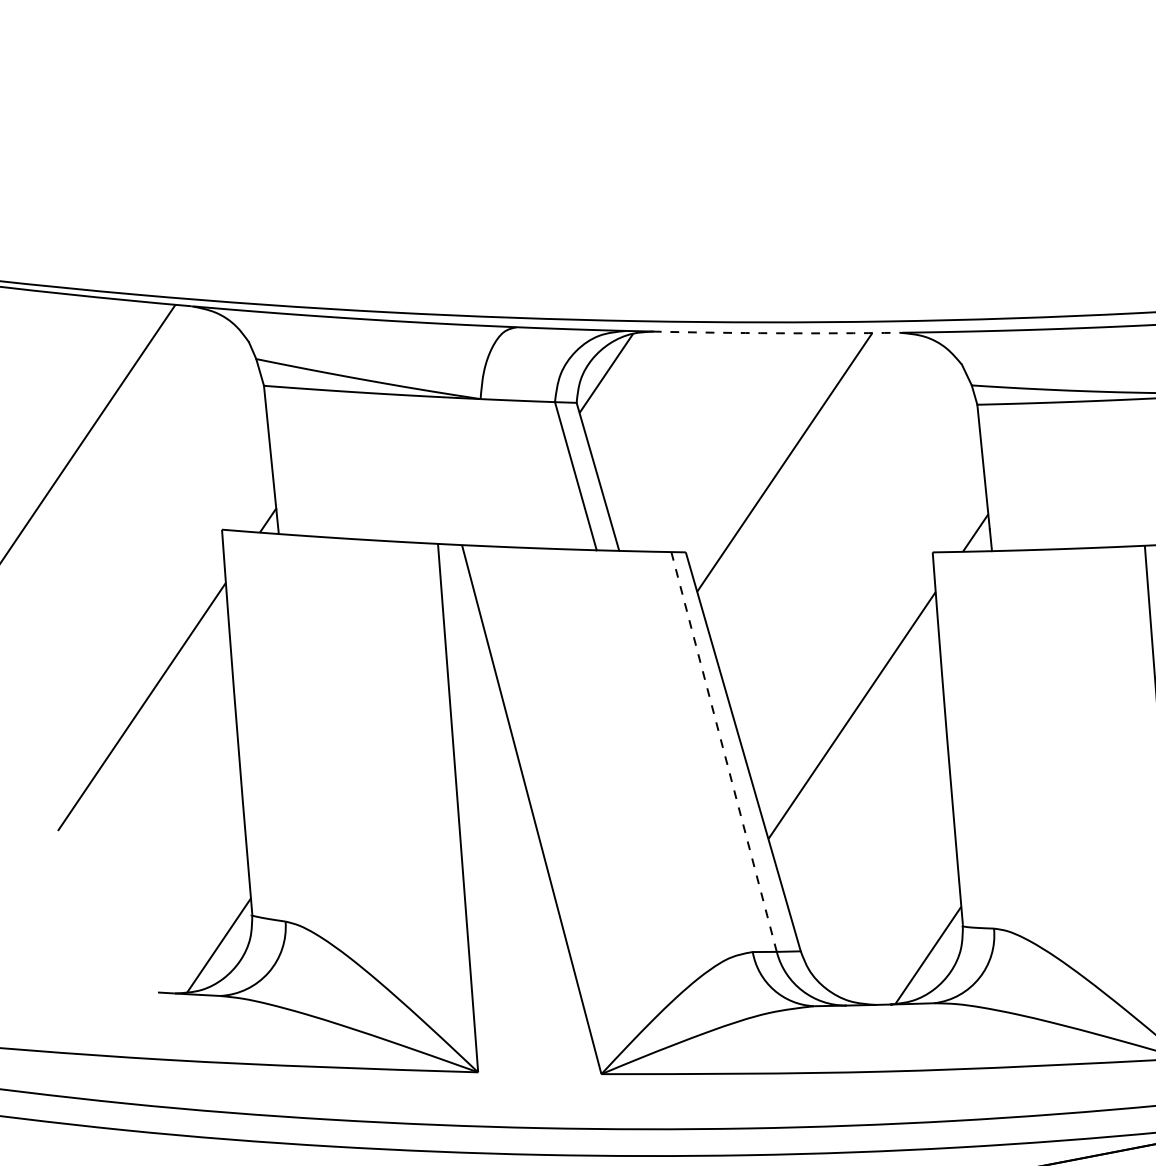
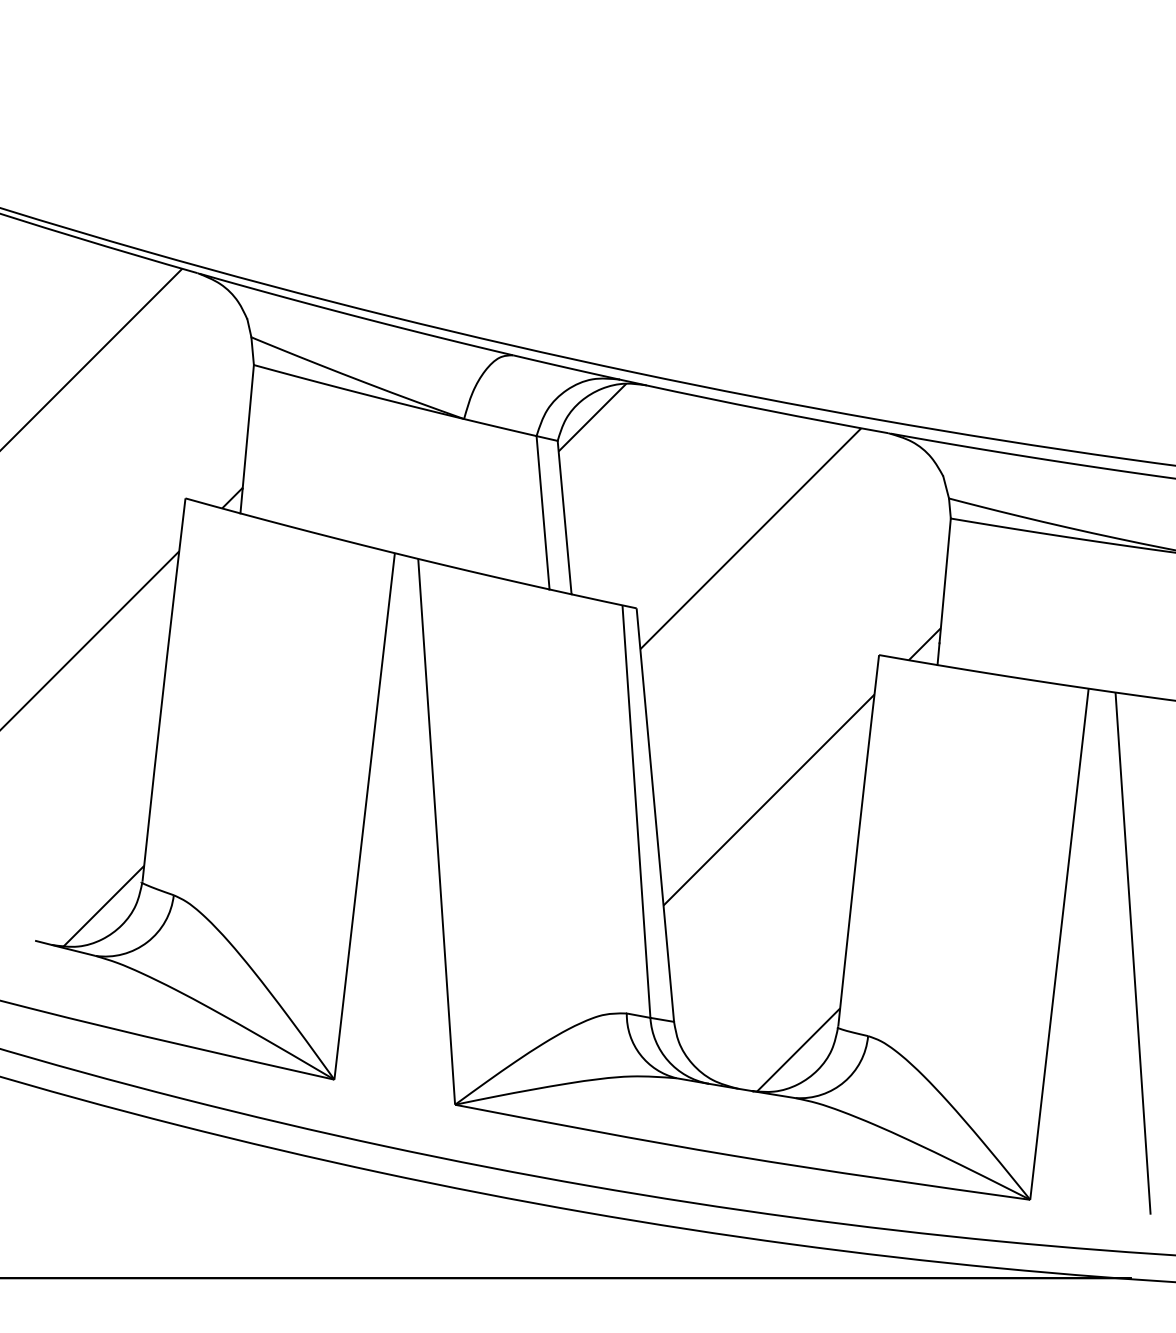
arc: (775, 333) -> (766, 410), dashed -> solid
line: (724, 751) -> (636, 811), dashed -> solid

